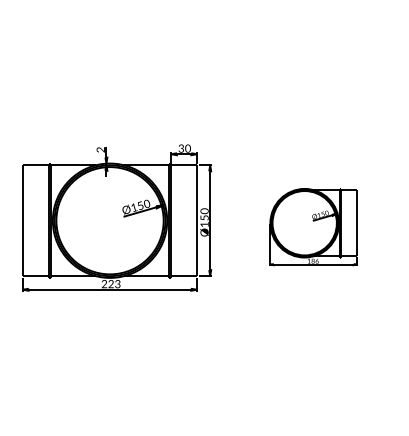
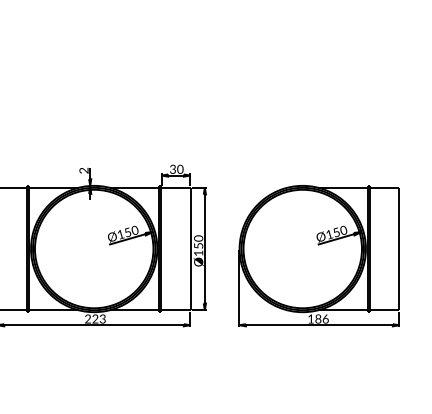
part: (313, 226) -> (318, 255), size x1.67

